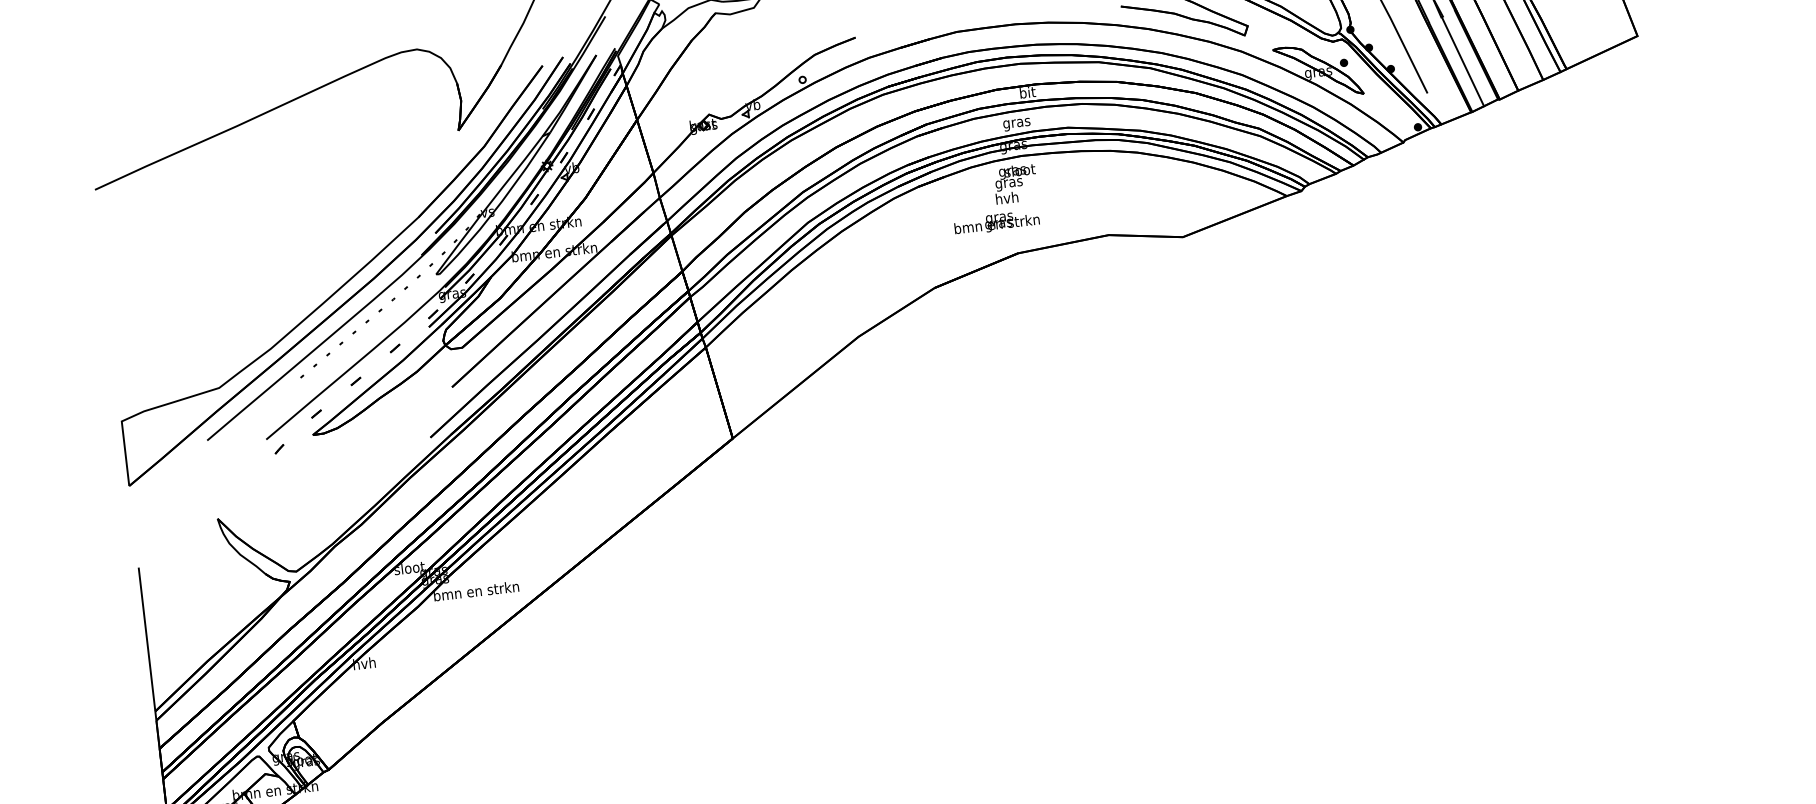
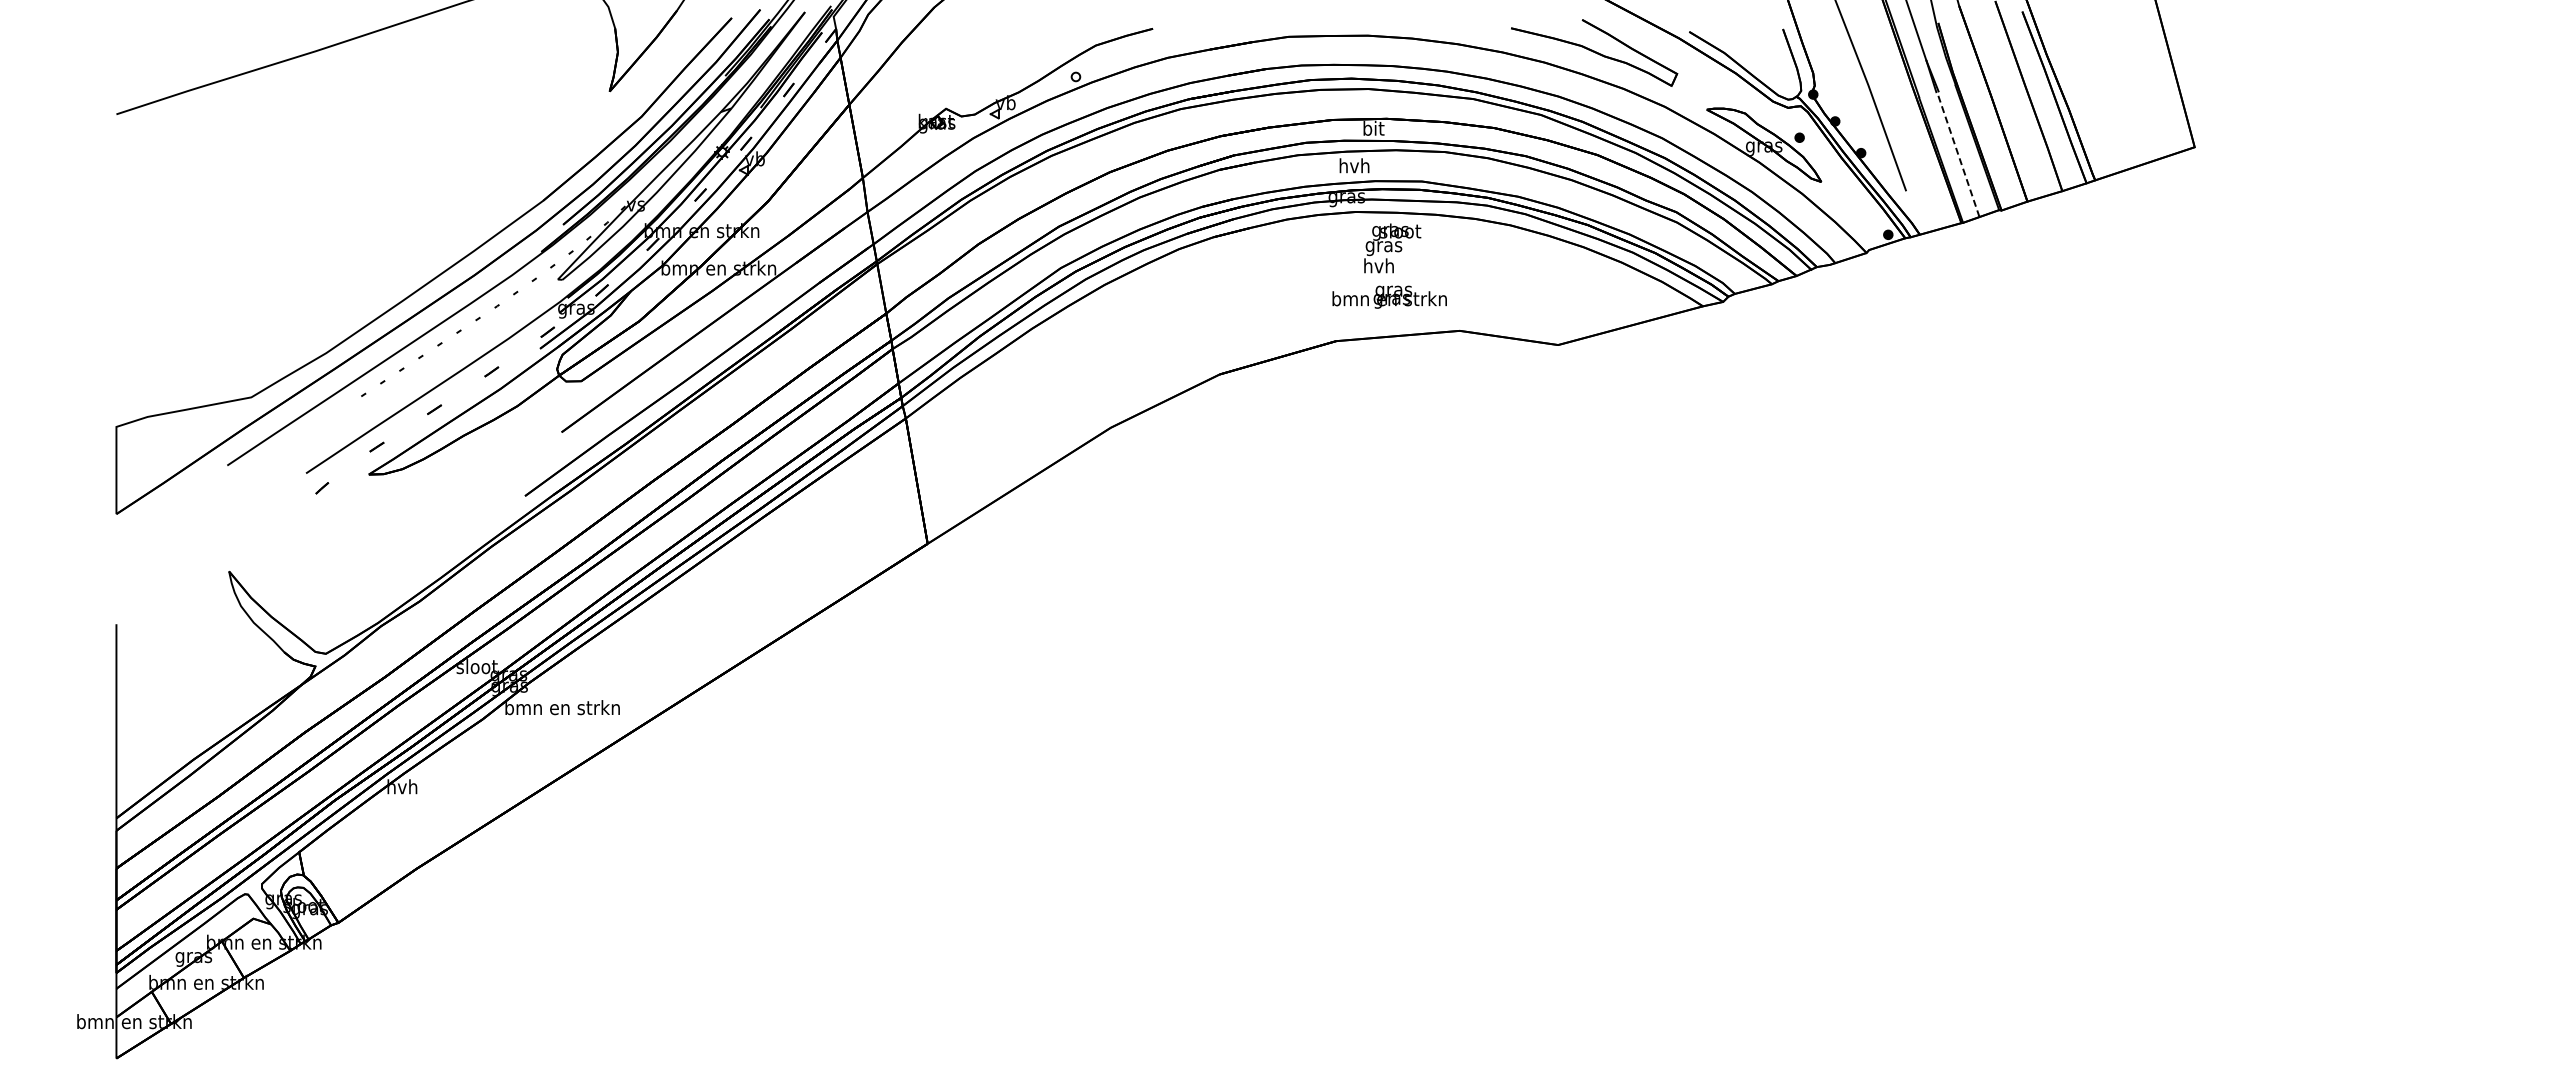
line: (1463, 61) -> (1958, 154), solid -> dashed
text: (1016, 123) -> (1354, 167), gras -> hvh
text: (1015, 184) -> (1392, 248), moved
text: (996, 222) -> (1389, 296), moved

